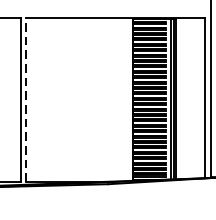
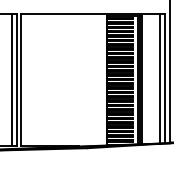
line: (198, 97) -> (159, 78), added
line: (26, 98) -> (21, 79), dashed -> solid
line: (14, 100) -> (11, 80), added

